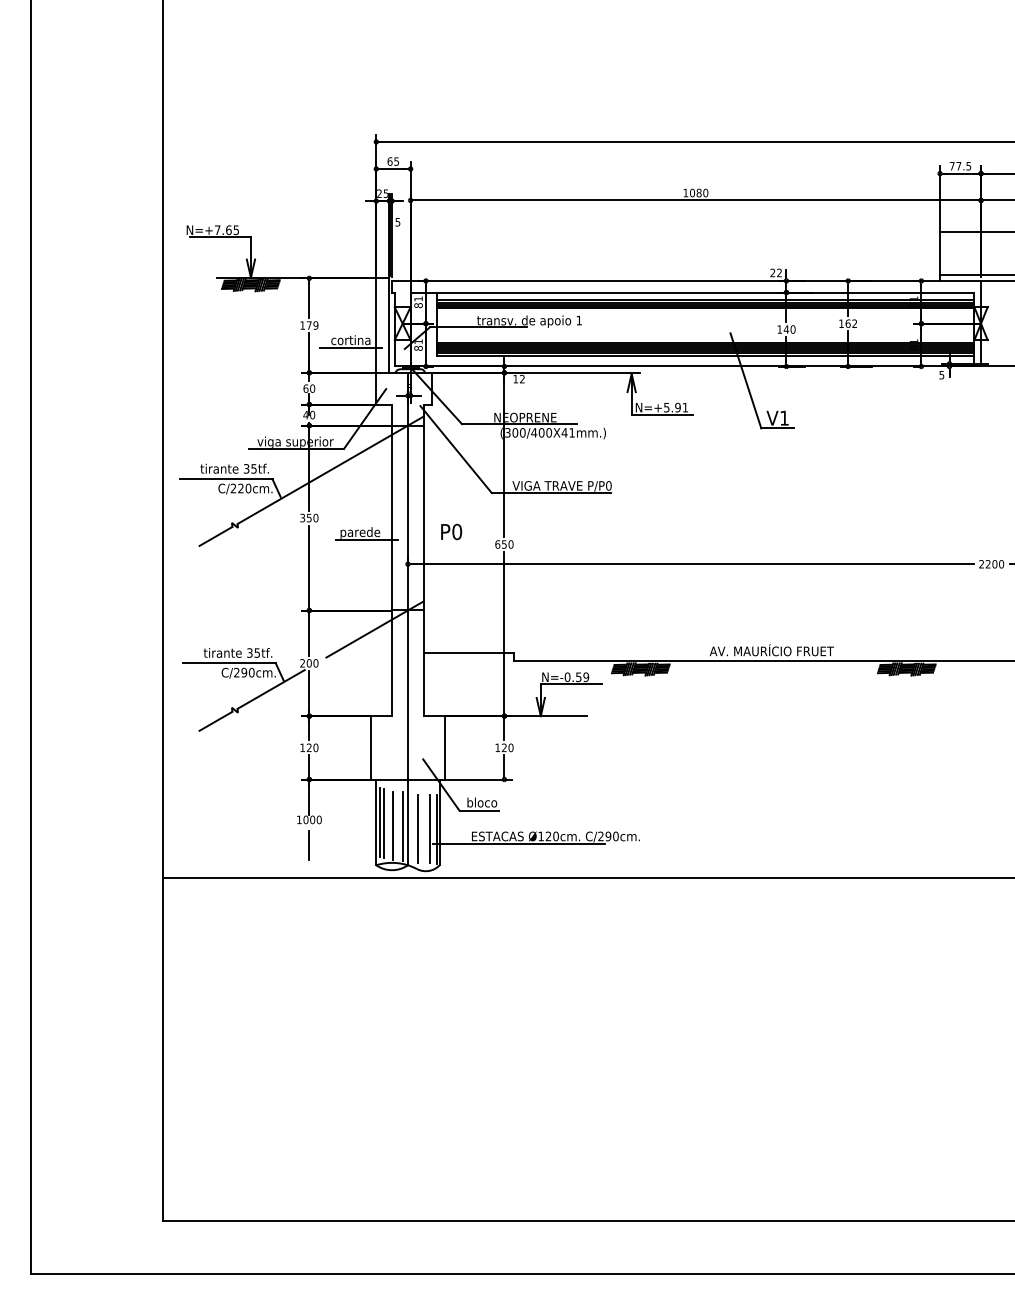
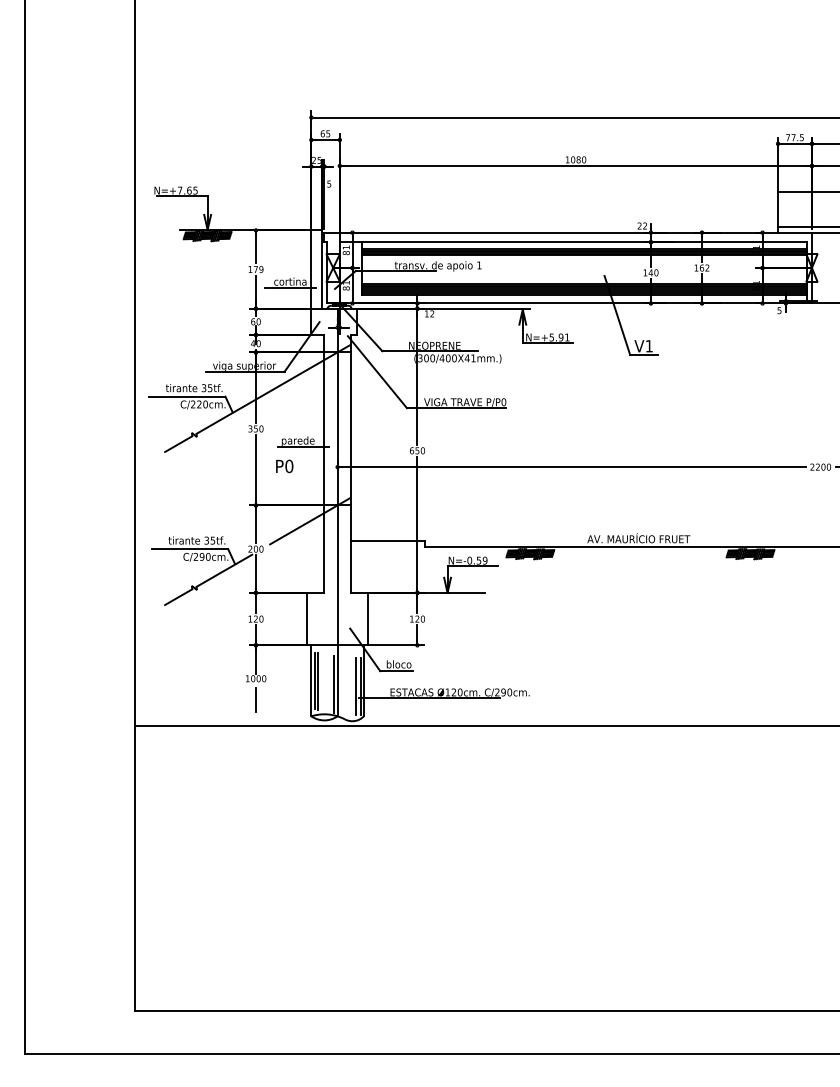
text: (451, 532) -> (284, 466), moved
line: (393, 825) -> (325, 683), removed
line: (417, 828) -> (345, 685), removed

